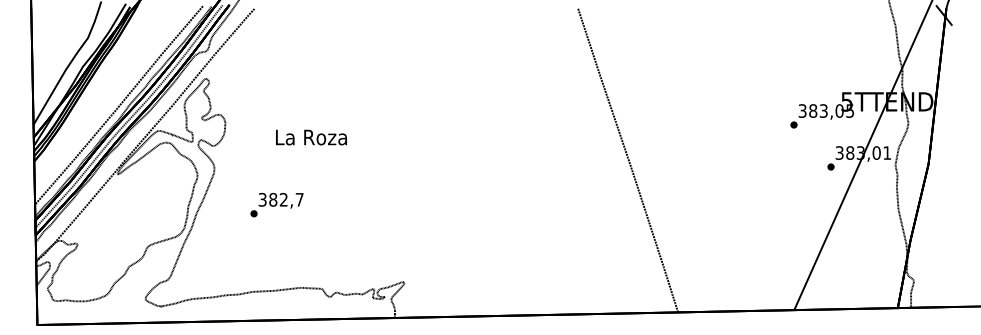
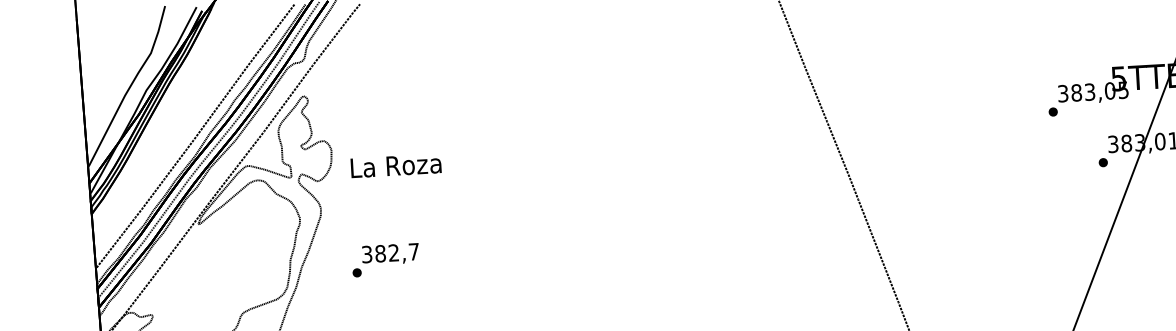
text: (311, 137) -> (396, 165), moved
text: (276, 204) -> (384, 259), moved

